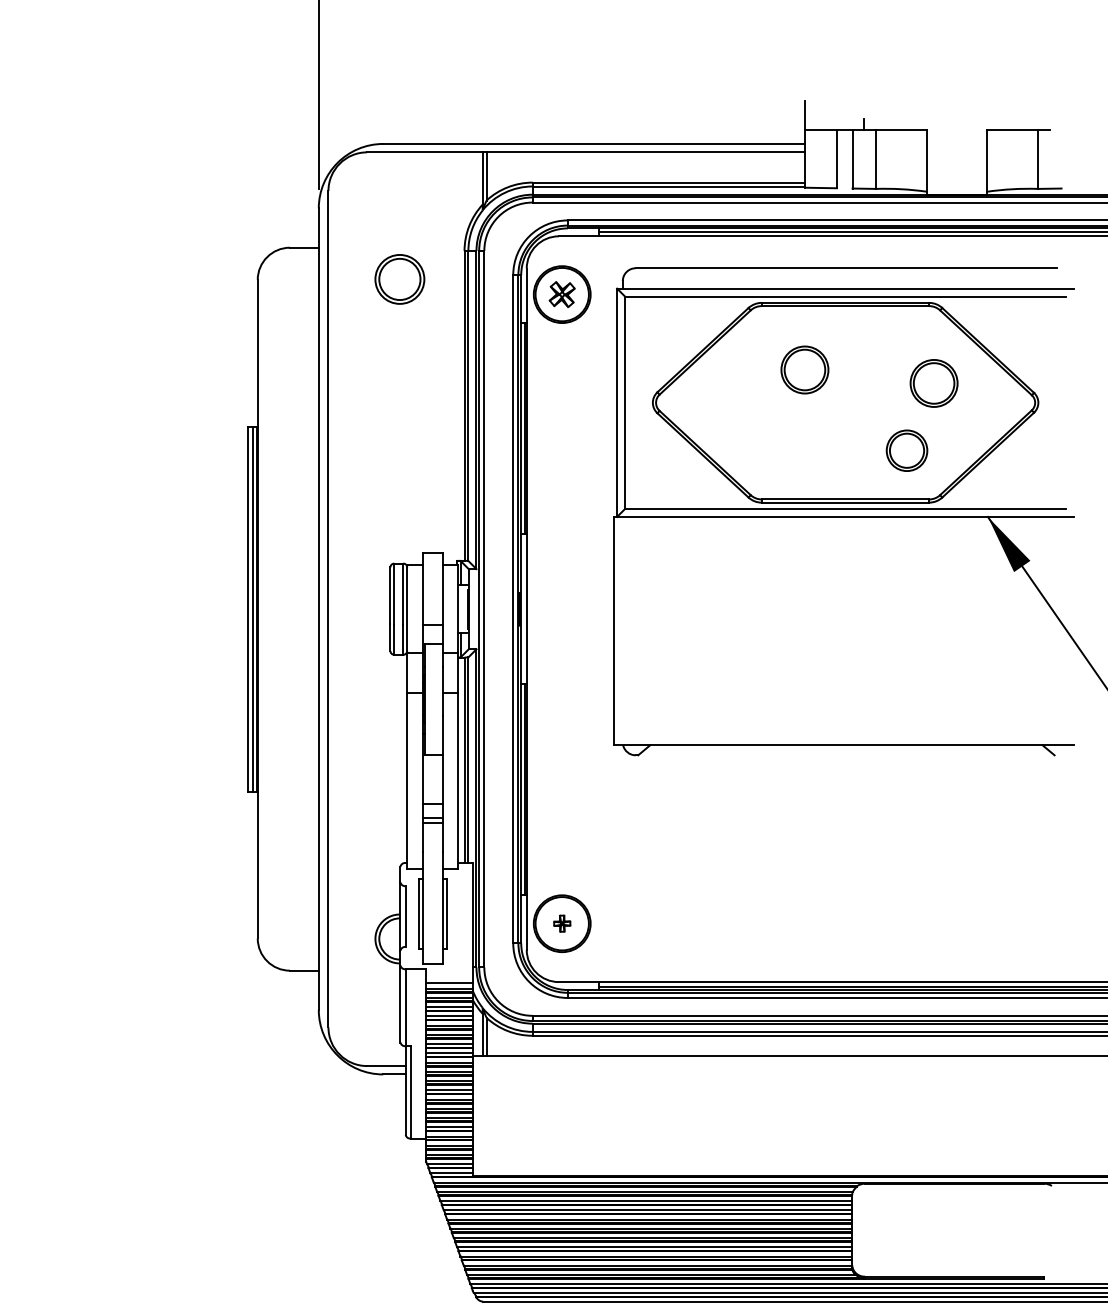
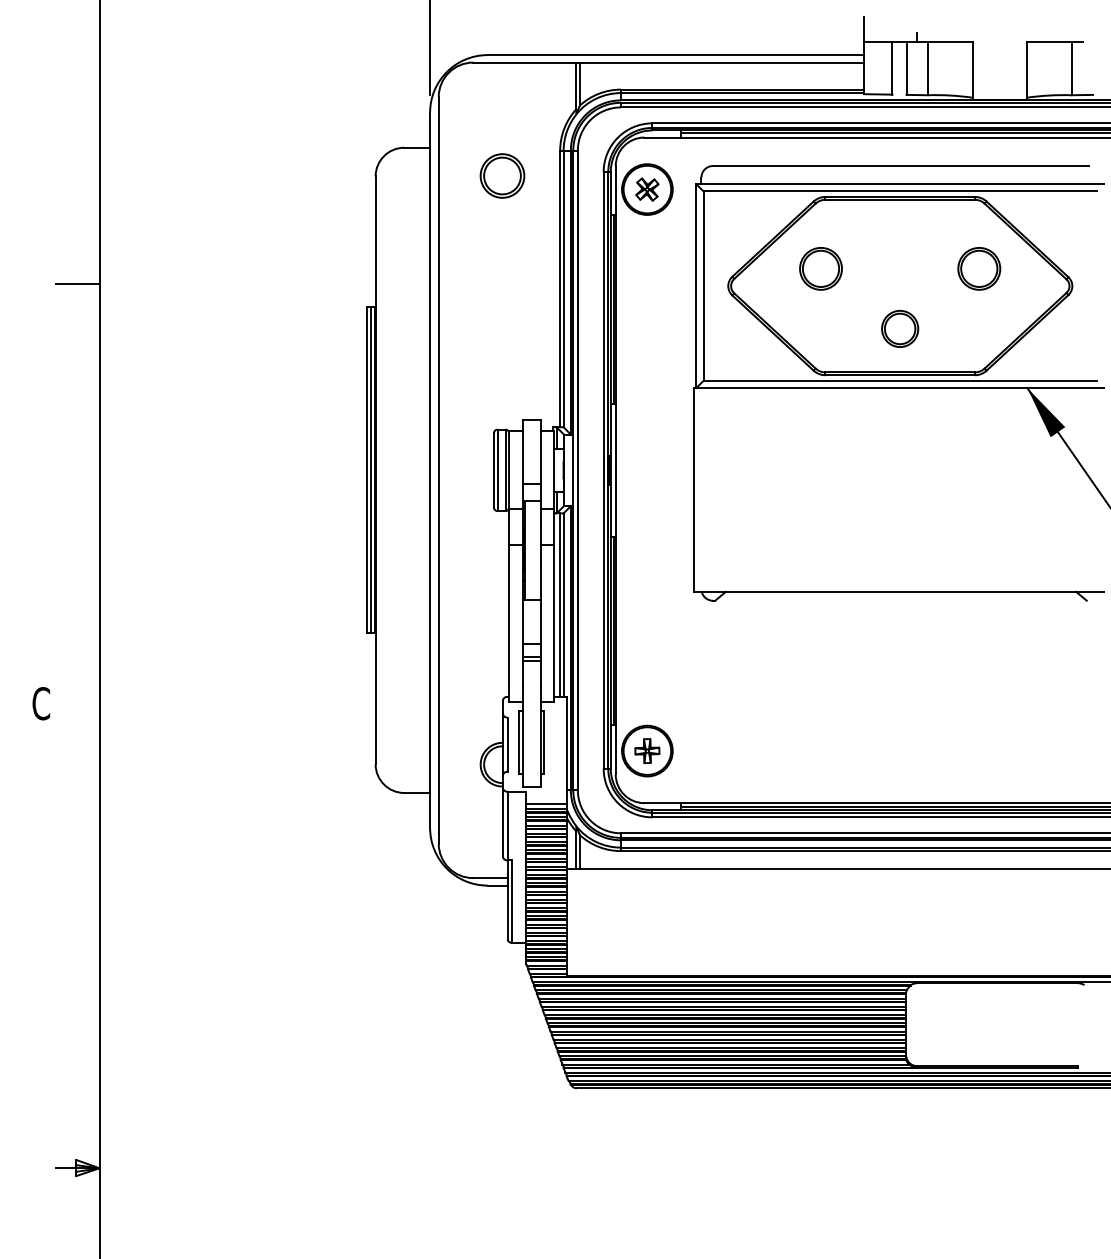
part: (804, 369) -> (820, 268), moved
part: (907, 450) -> (900, 328), moved
part: (562, 923) -> (647, 750), size x1.67

